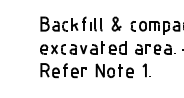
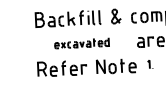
part: (83, 47) -> (81, 43), size x0.6
part: (146, 70) -> (150, 64), size x0.6

